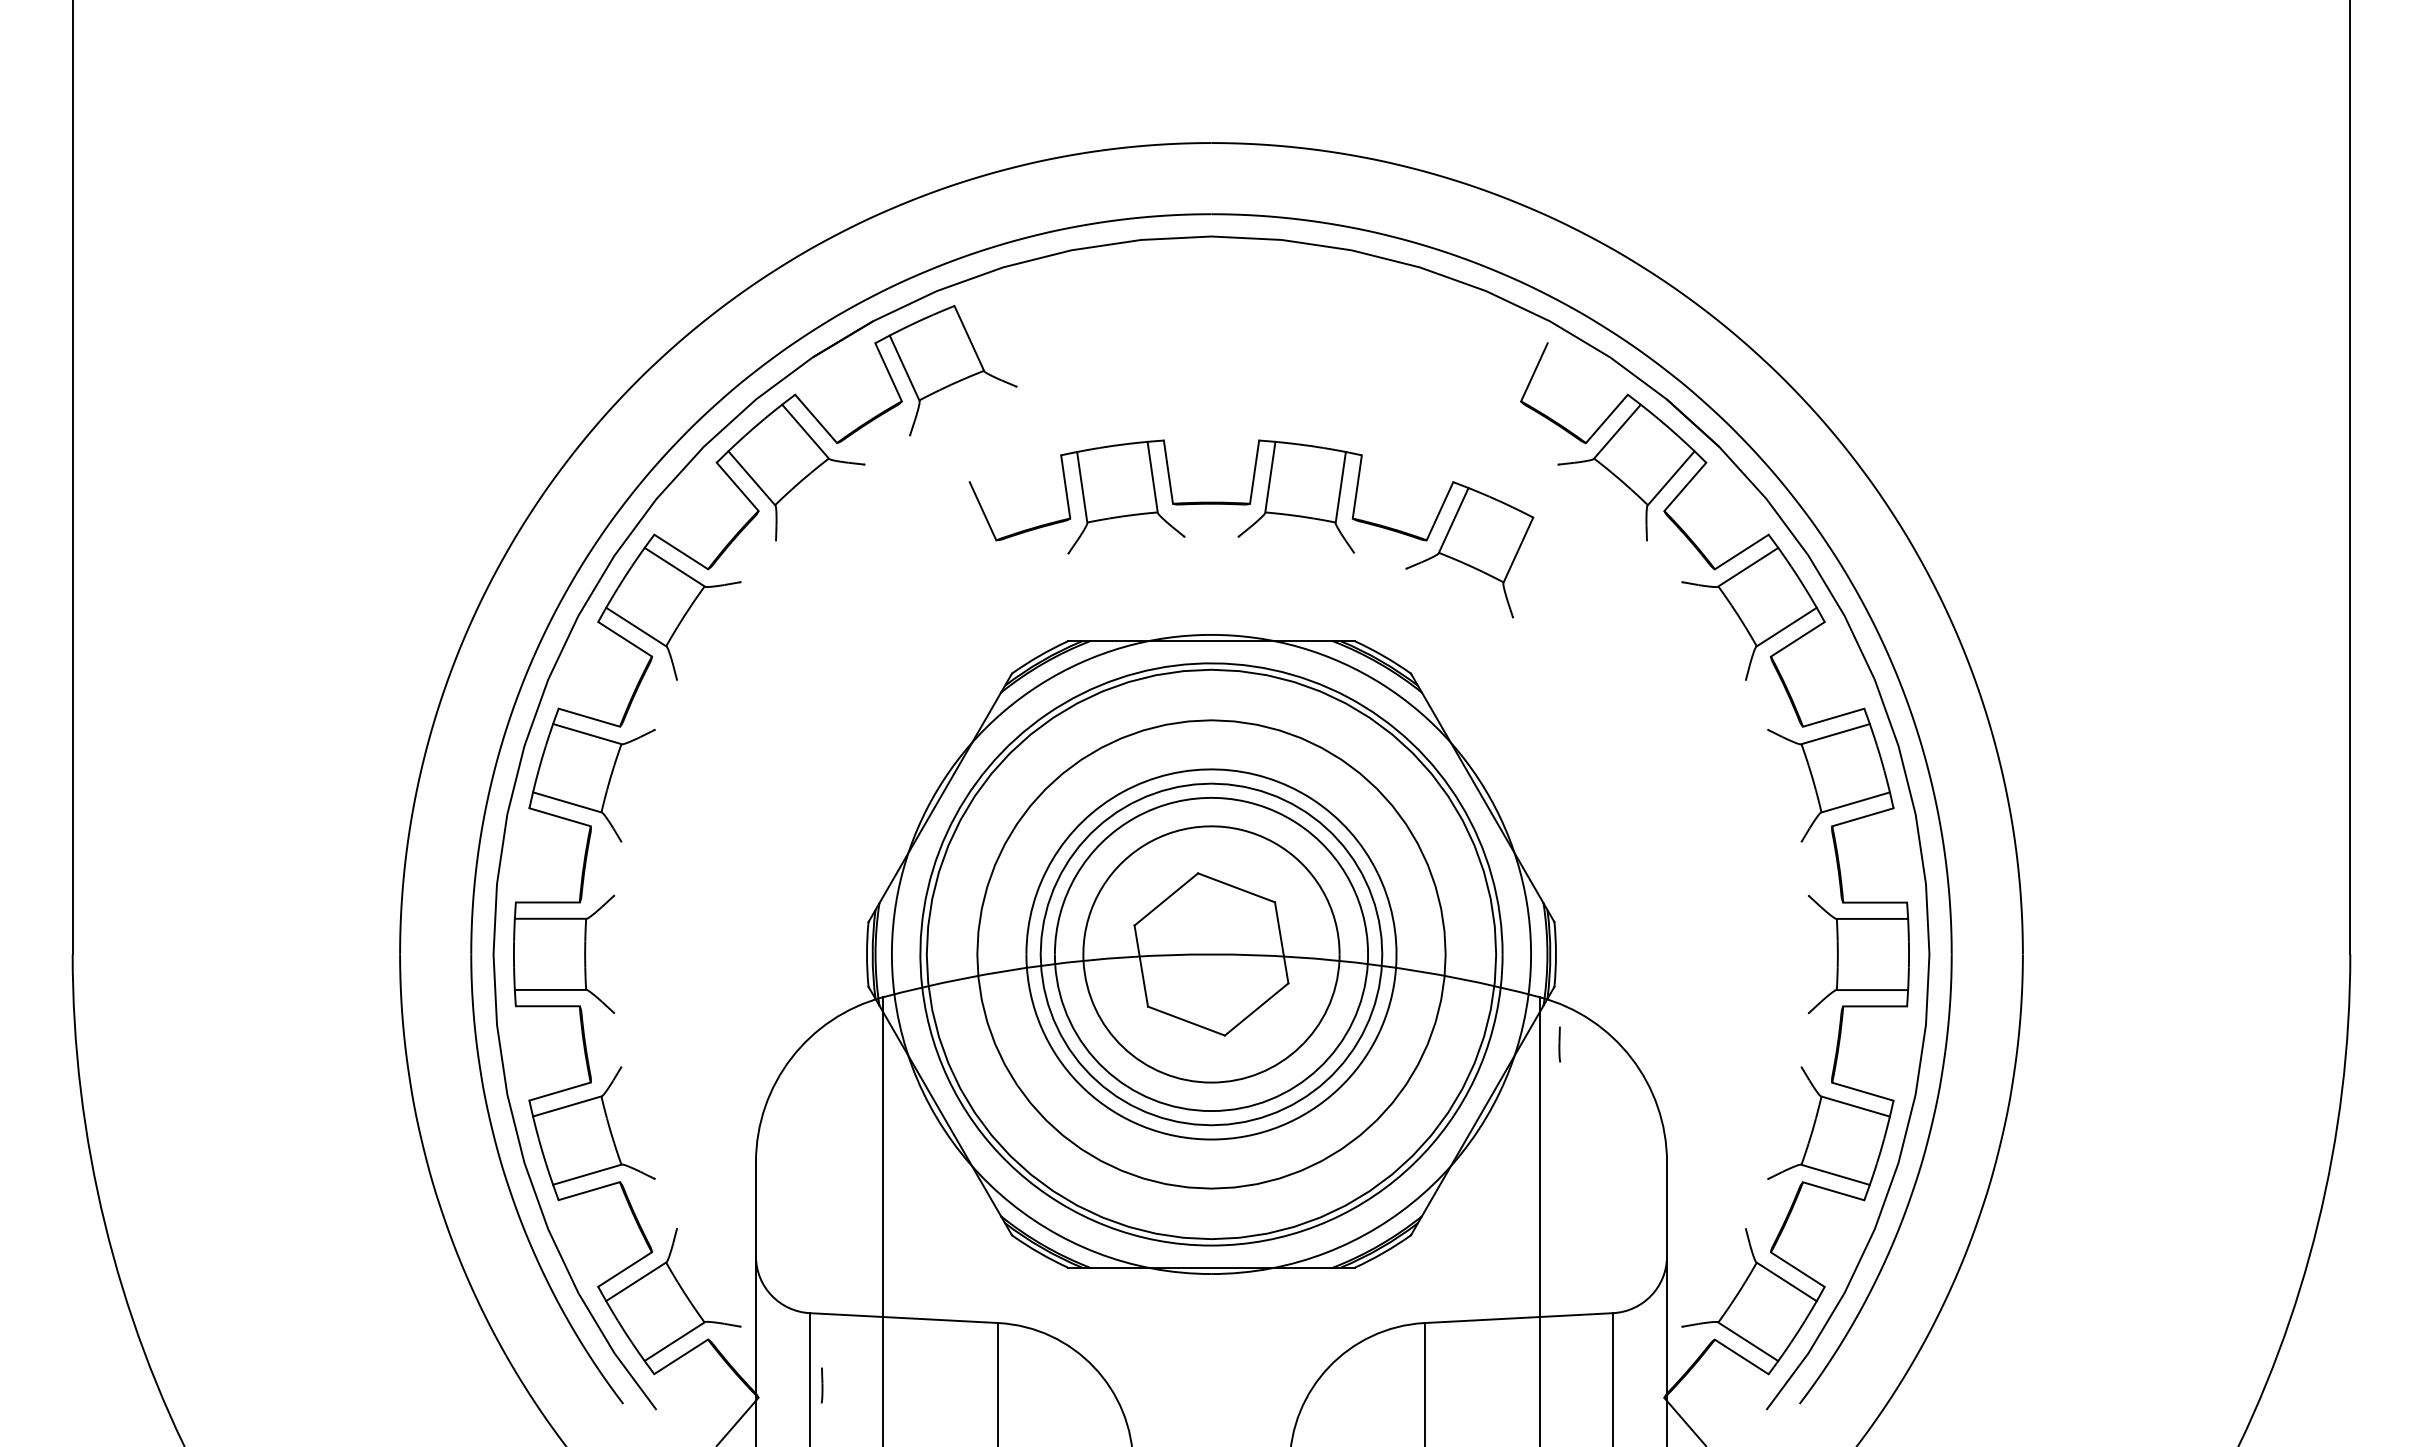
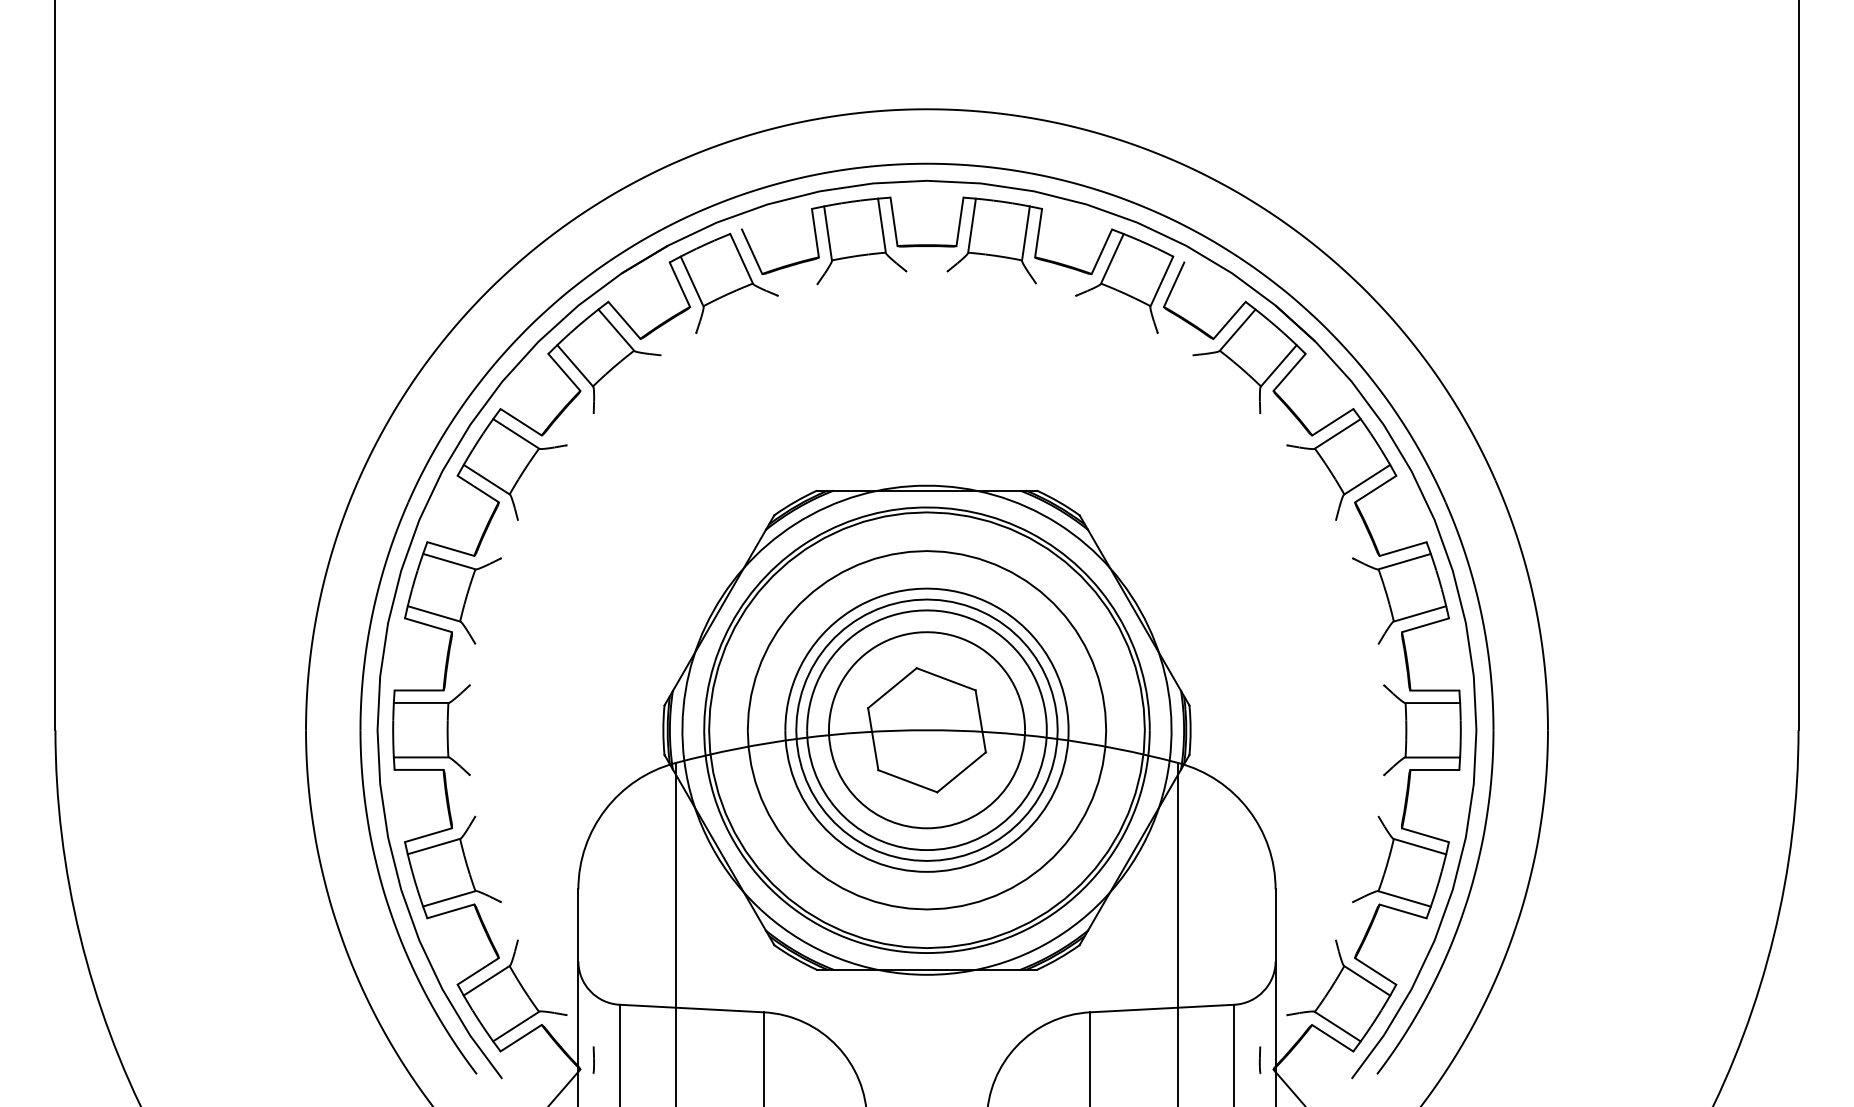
part: (1251, 528) -> (957, 264), moved
line: (1559, 1044) -> (1259, 1060), moved
line: (821, 1385) -> (593, 1060), moved

